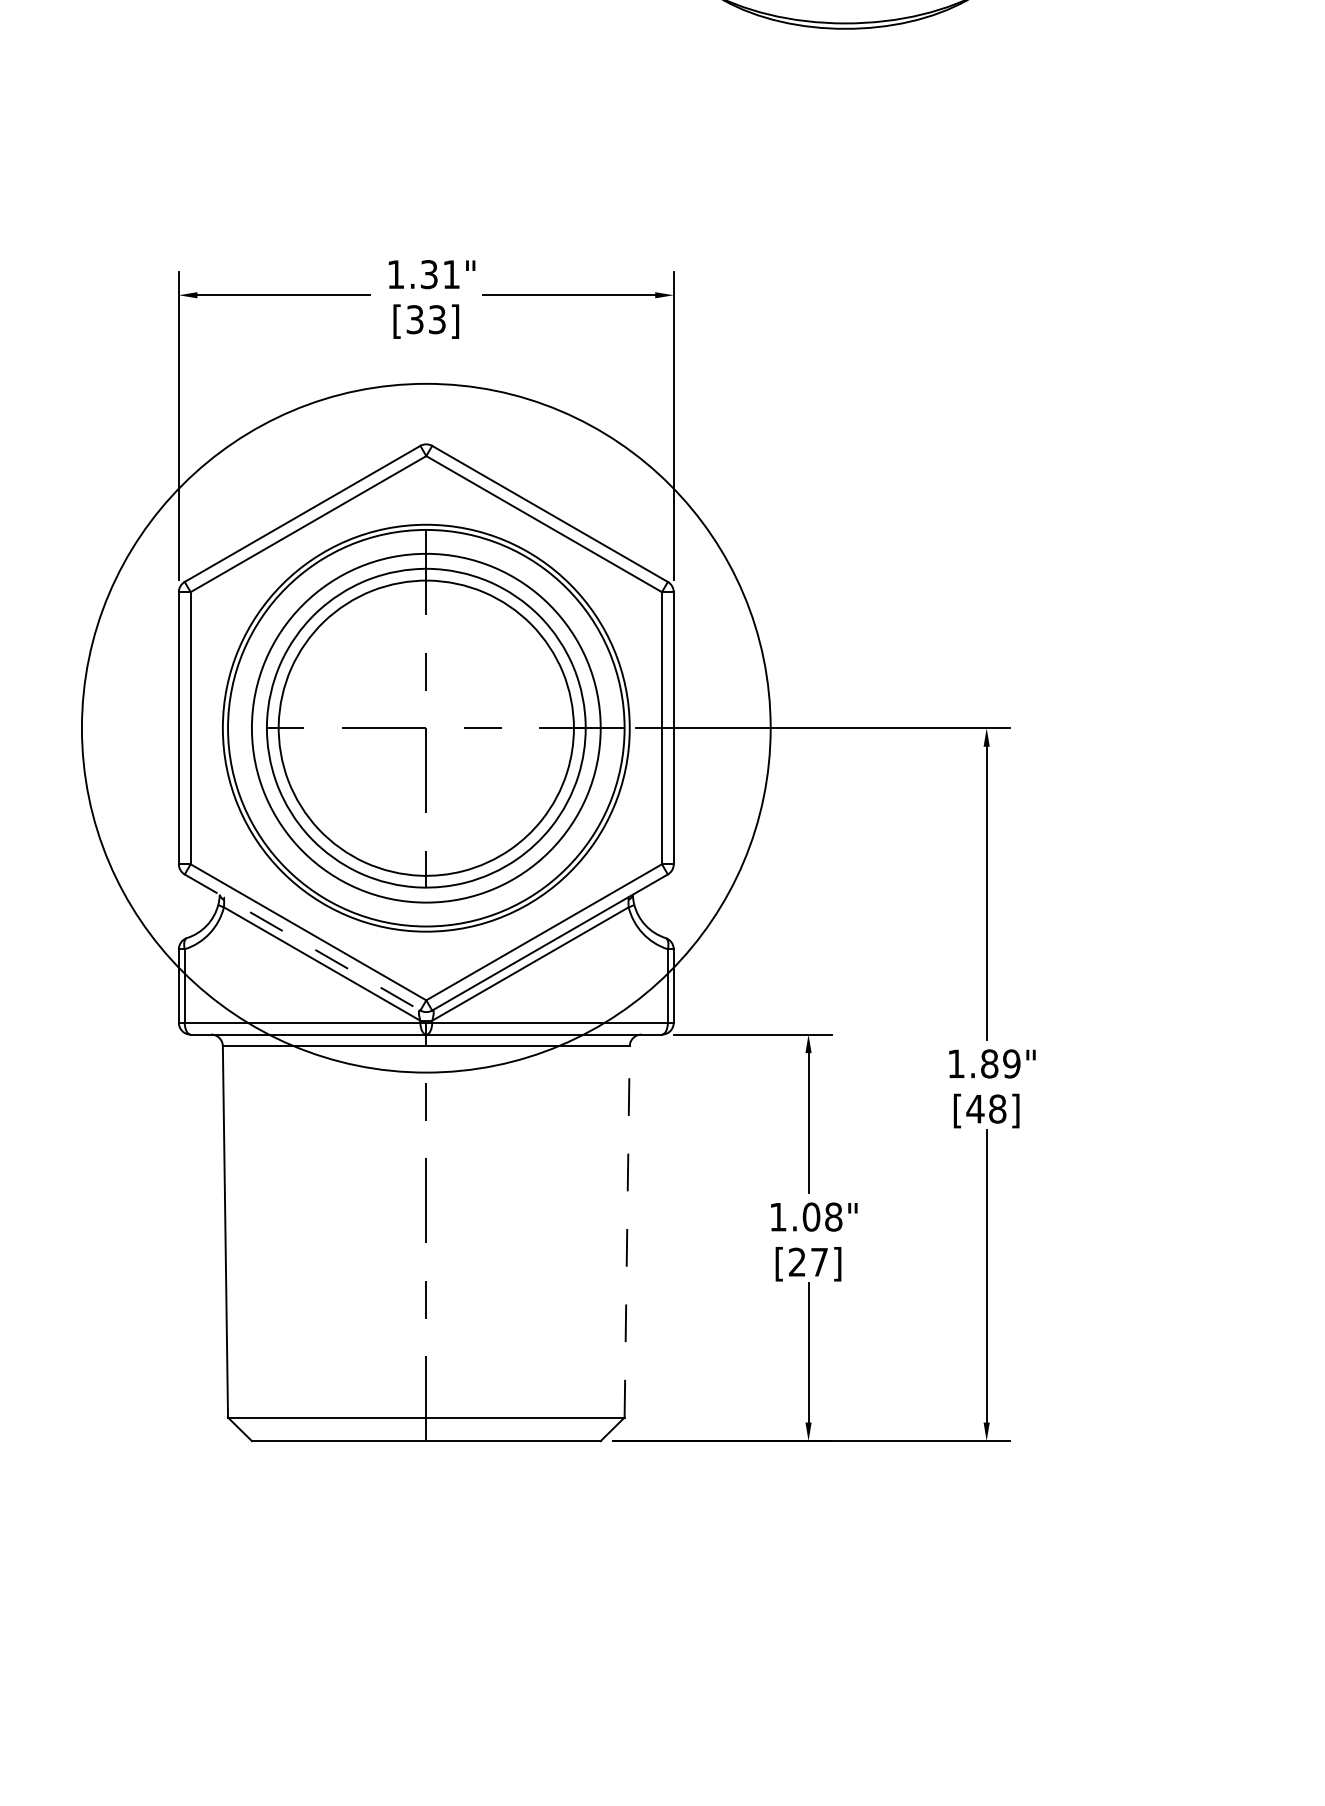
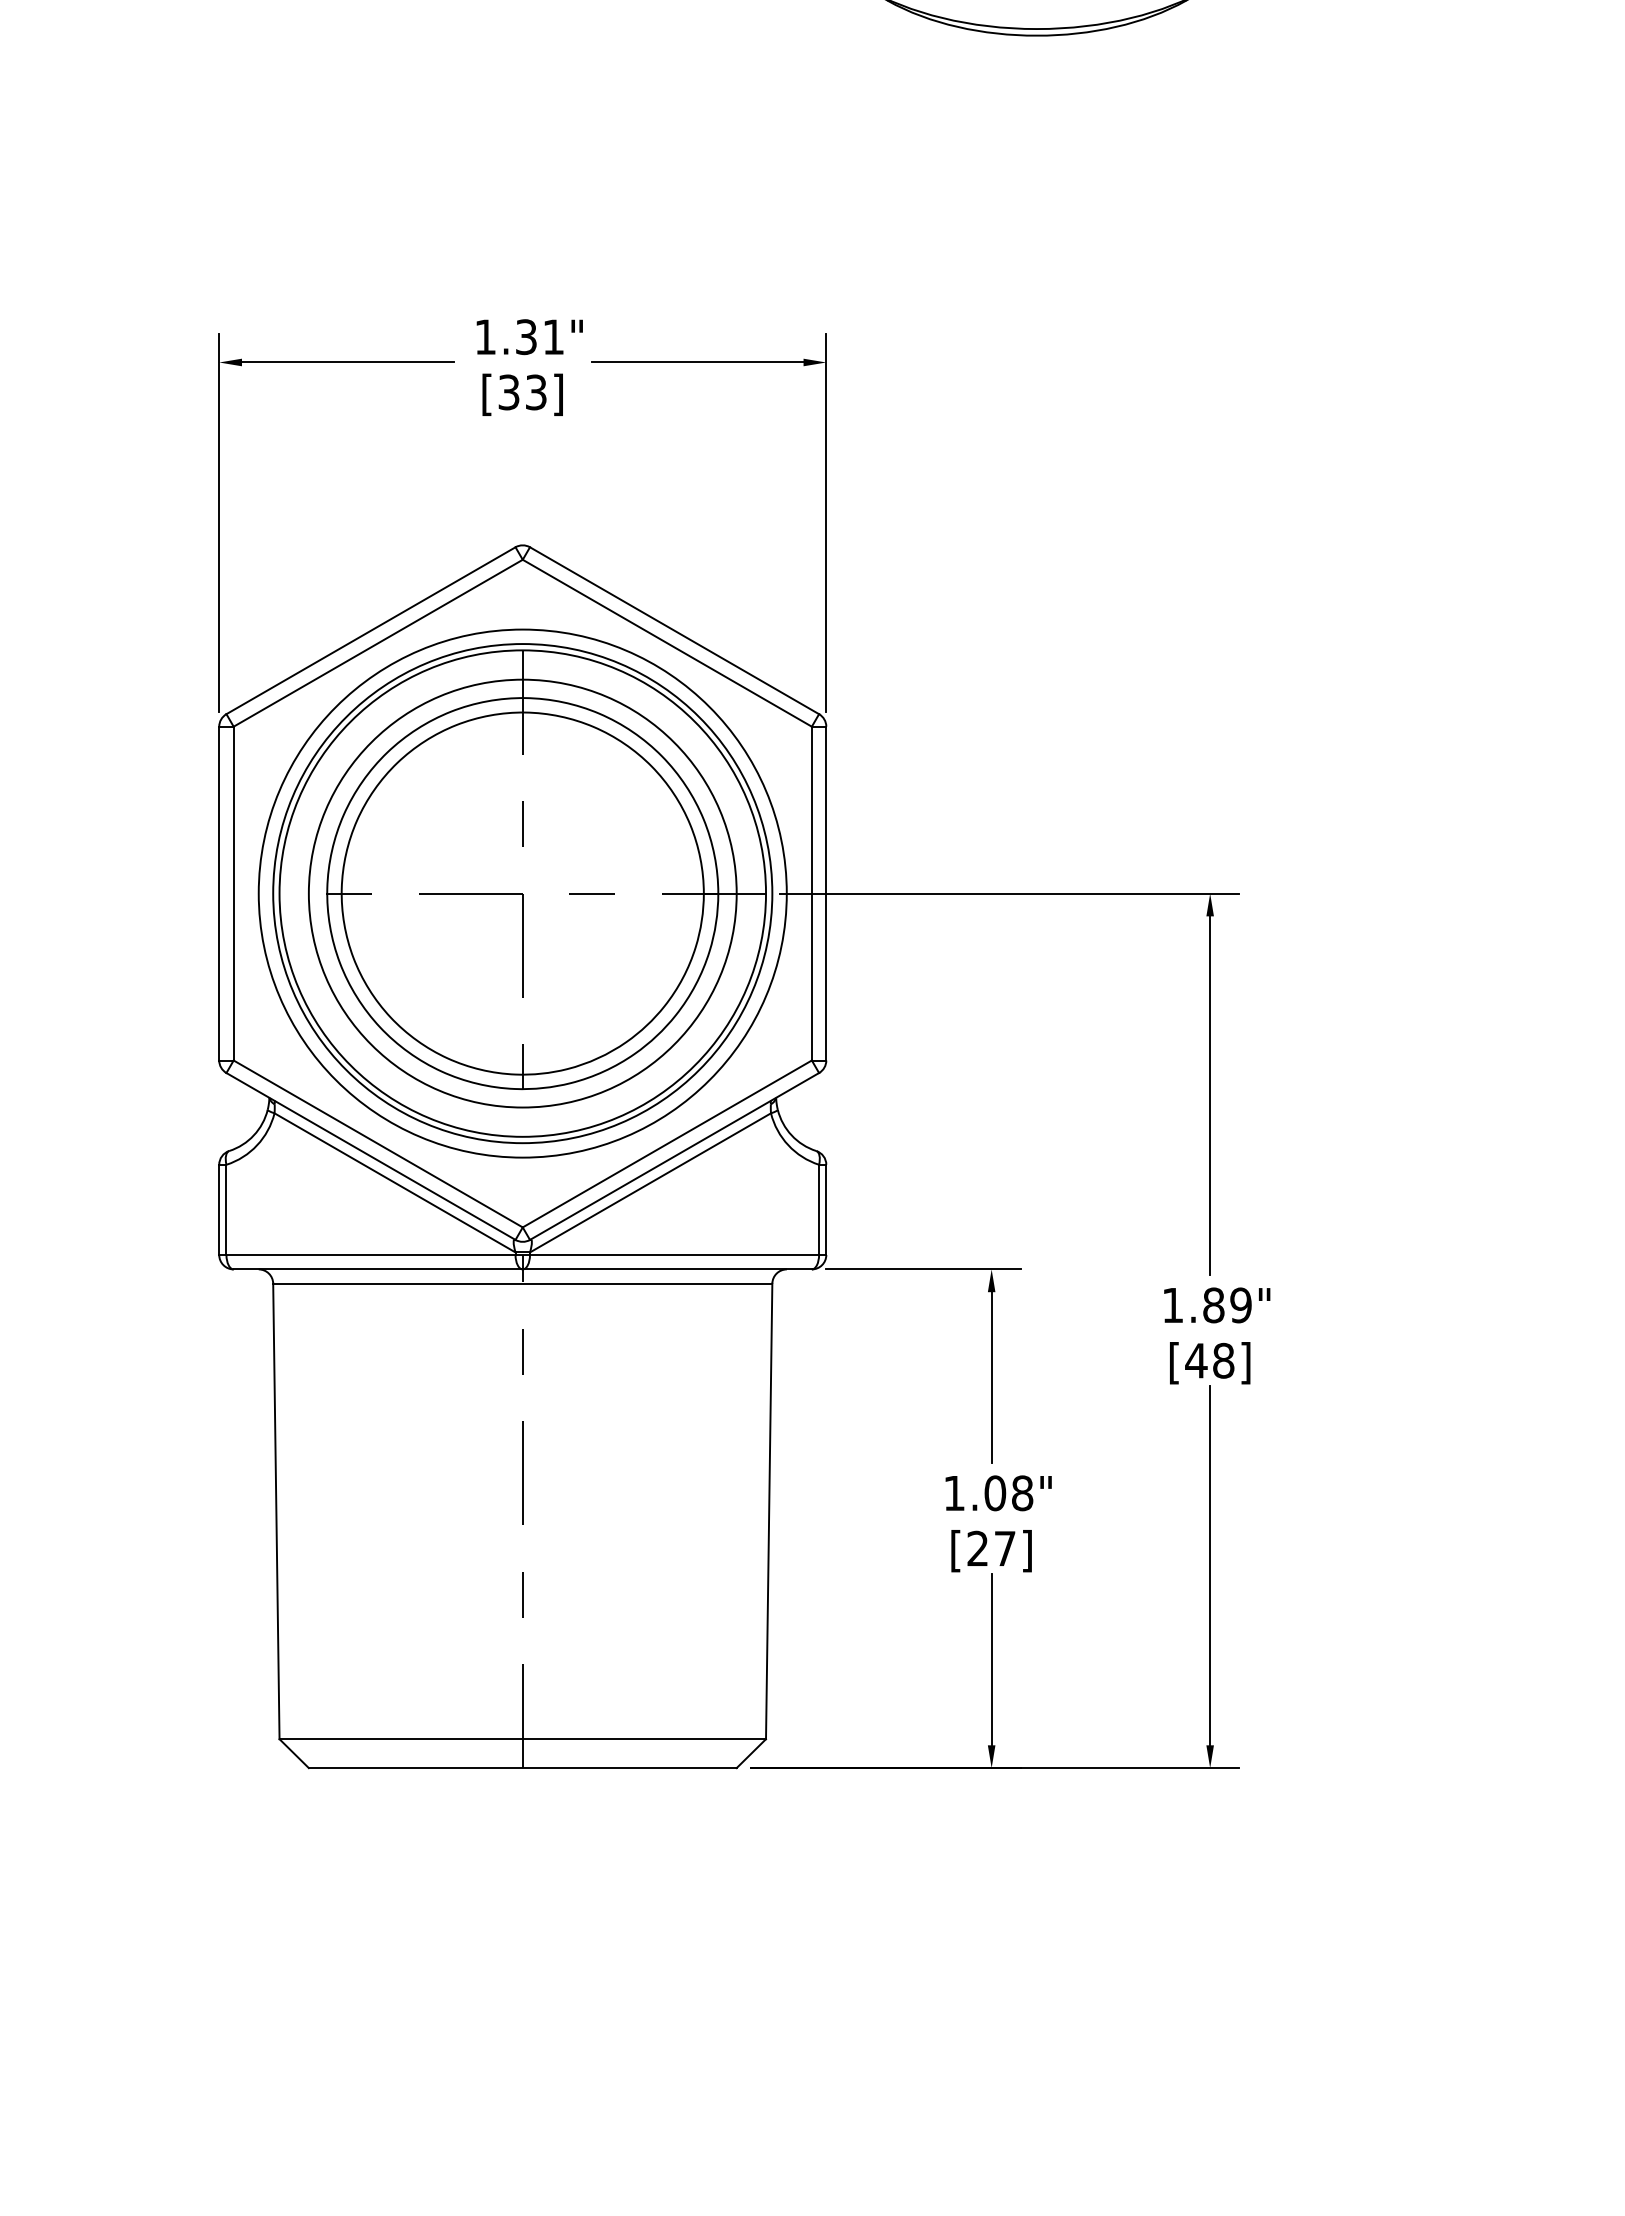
circle: (426, 728) -> (522, 893), size x0.62
line: (302, 942) -> (371, 1156), dashed -> solid
line: (627, 1231) -> (769, 1511), dashed -> solid

